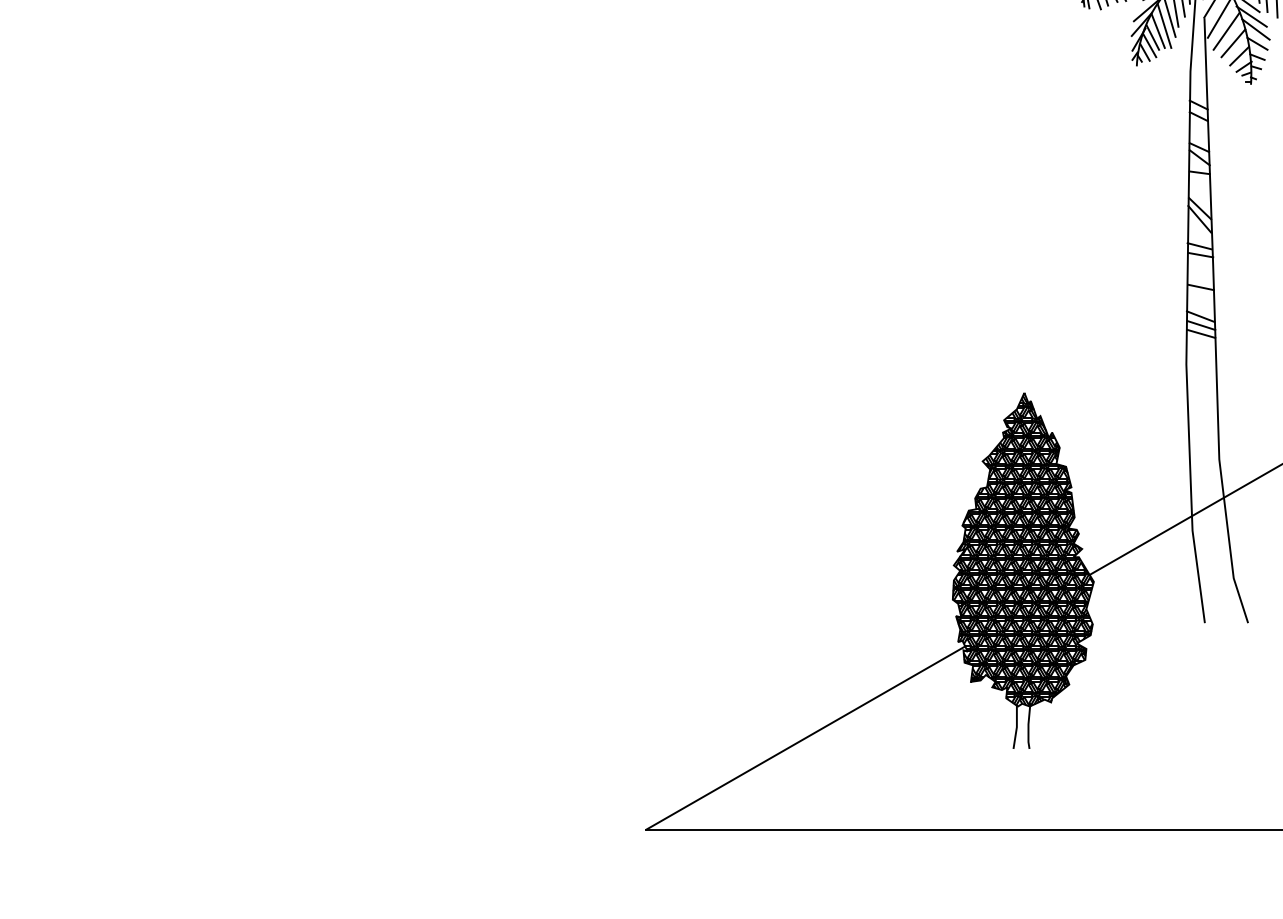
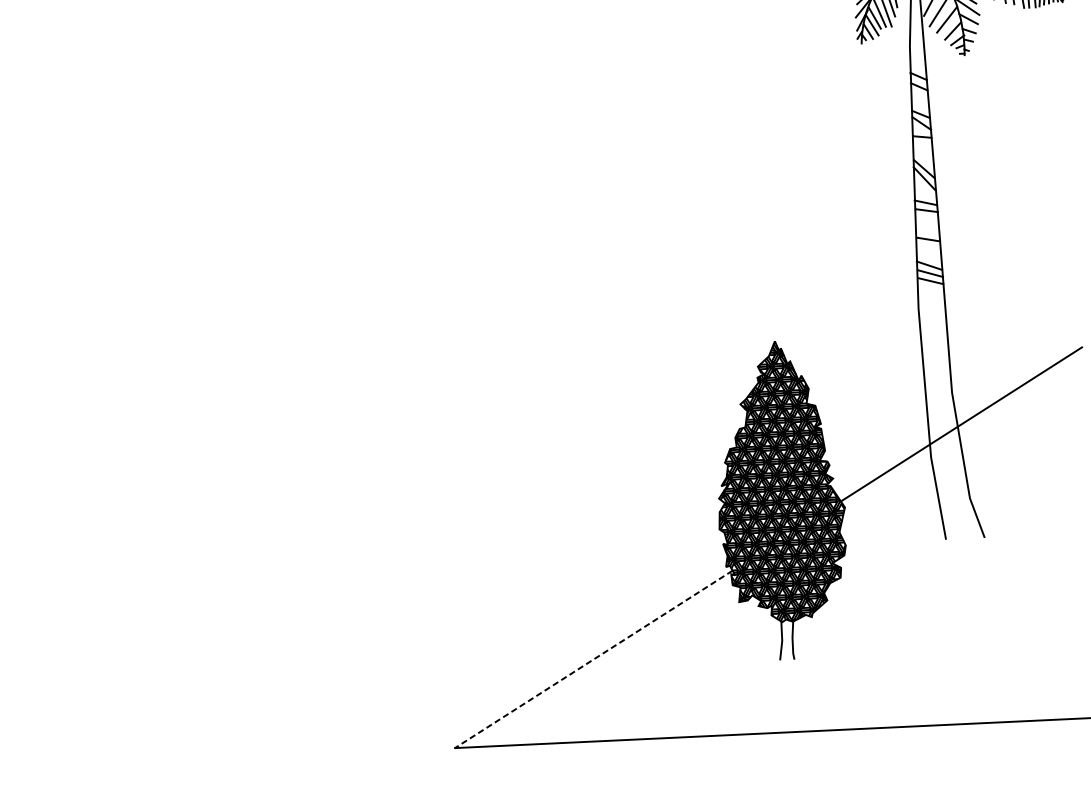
line: (805, 738) -> (593, 659), solid -> dashed

